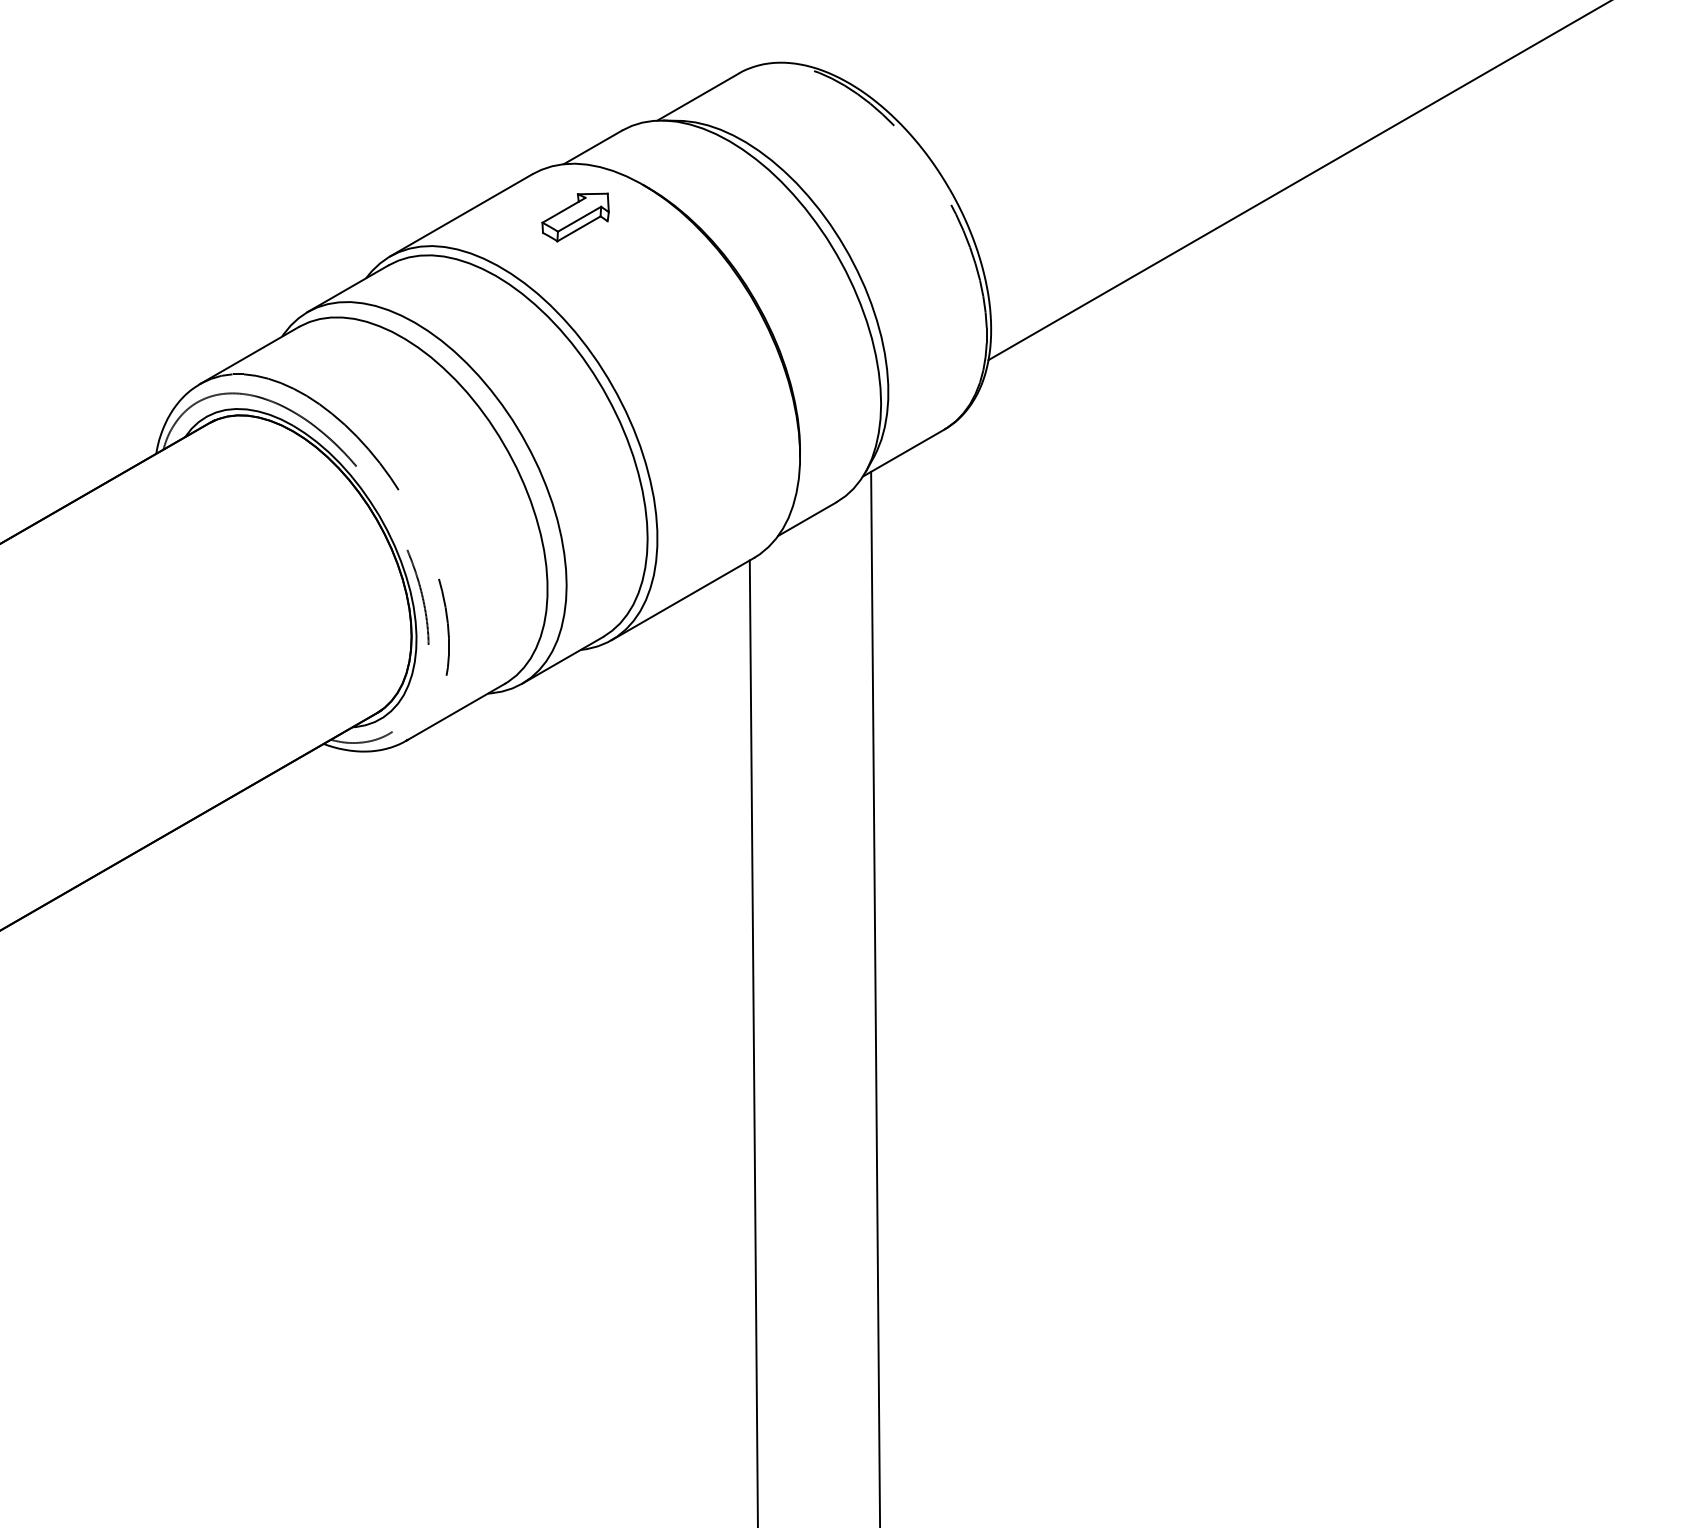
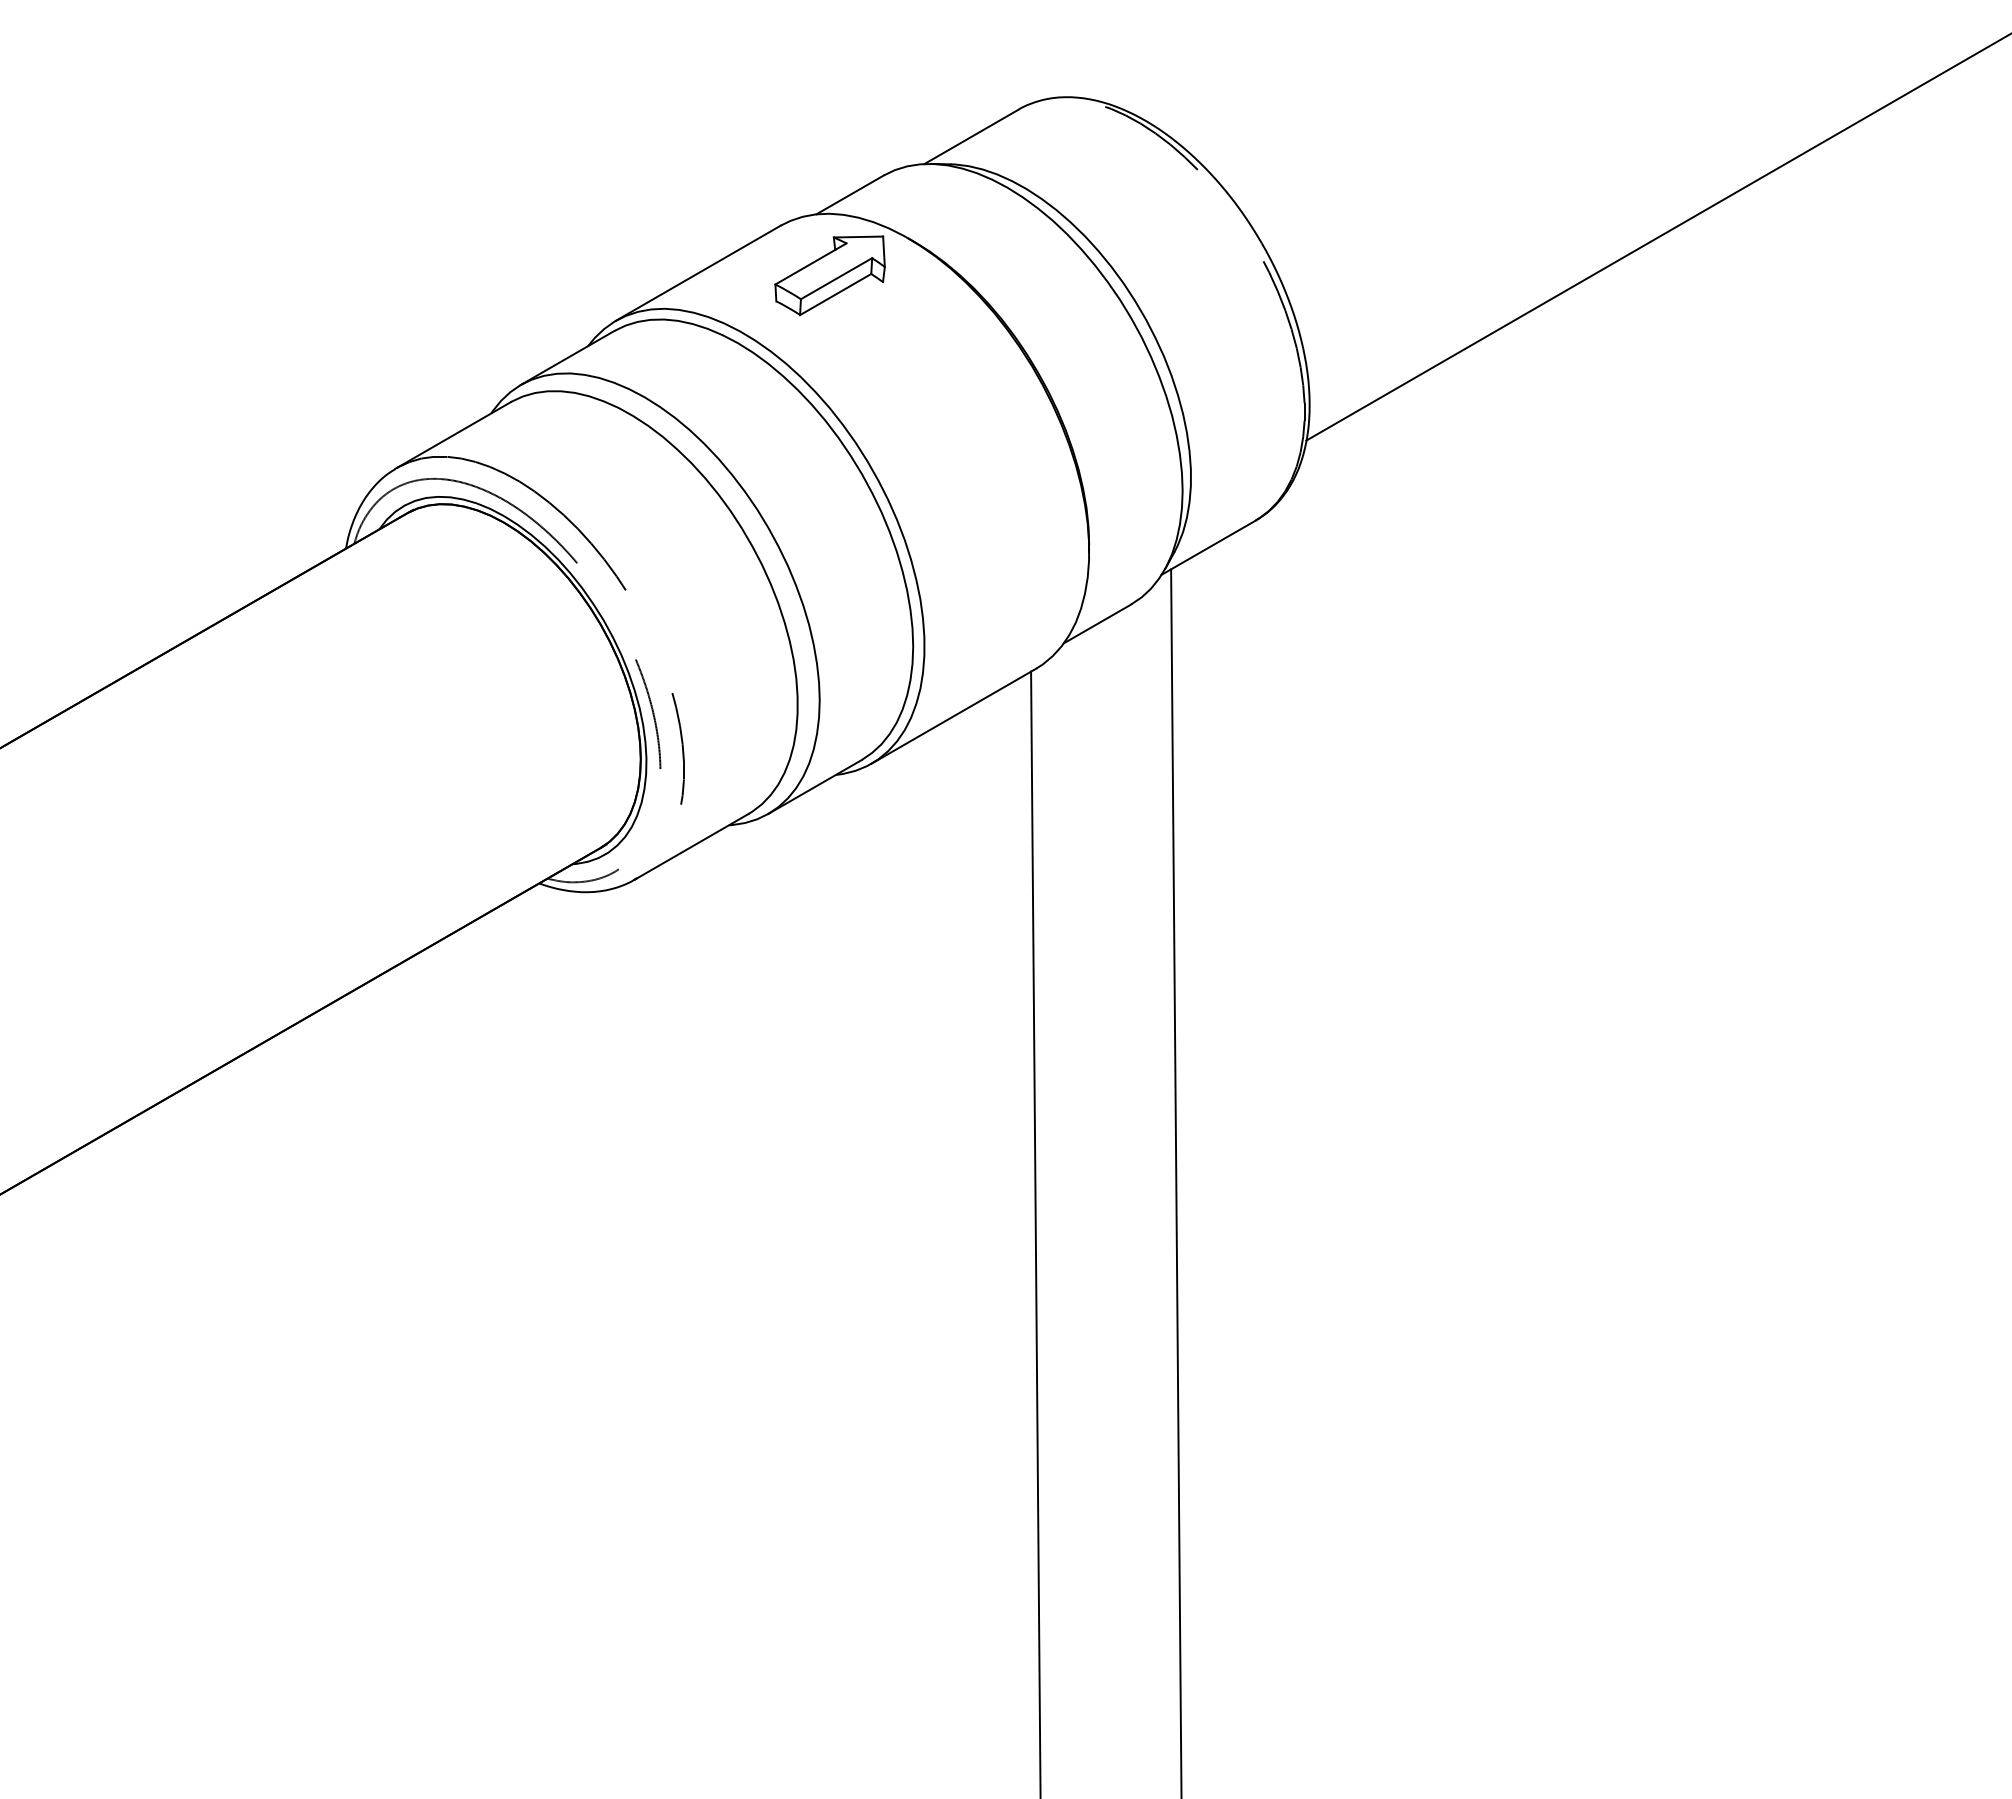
part: (575, 217) -> (829, 275), size x1.43

